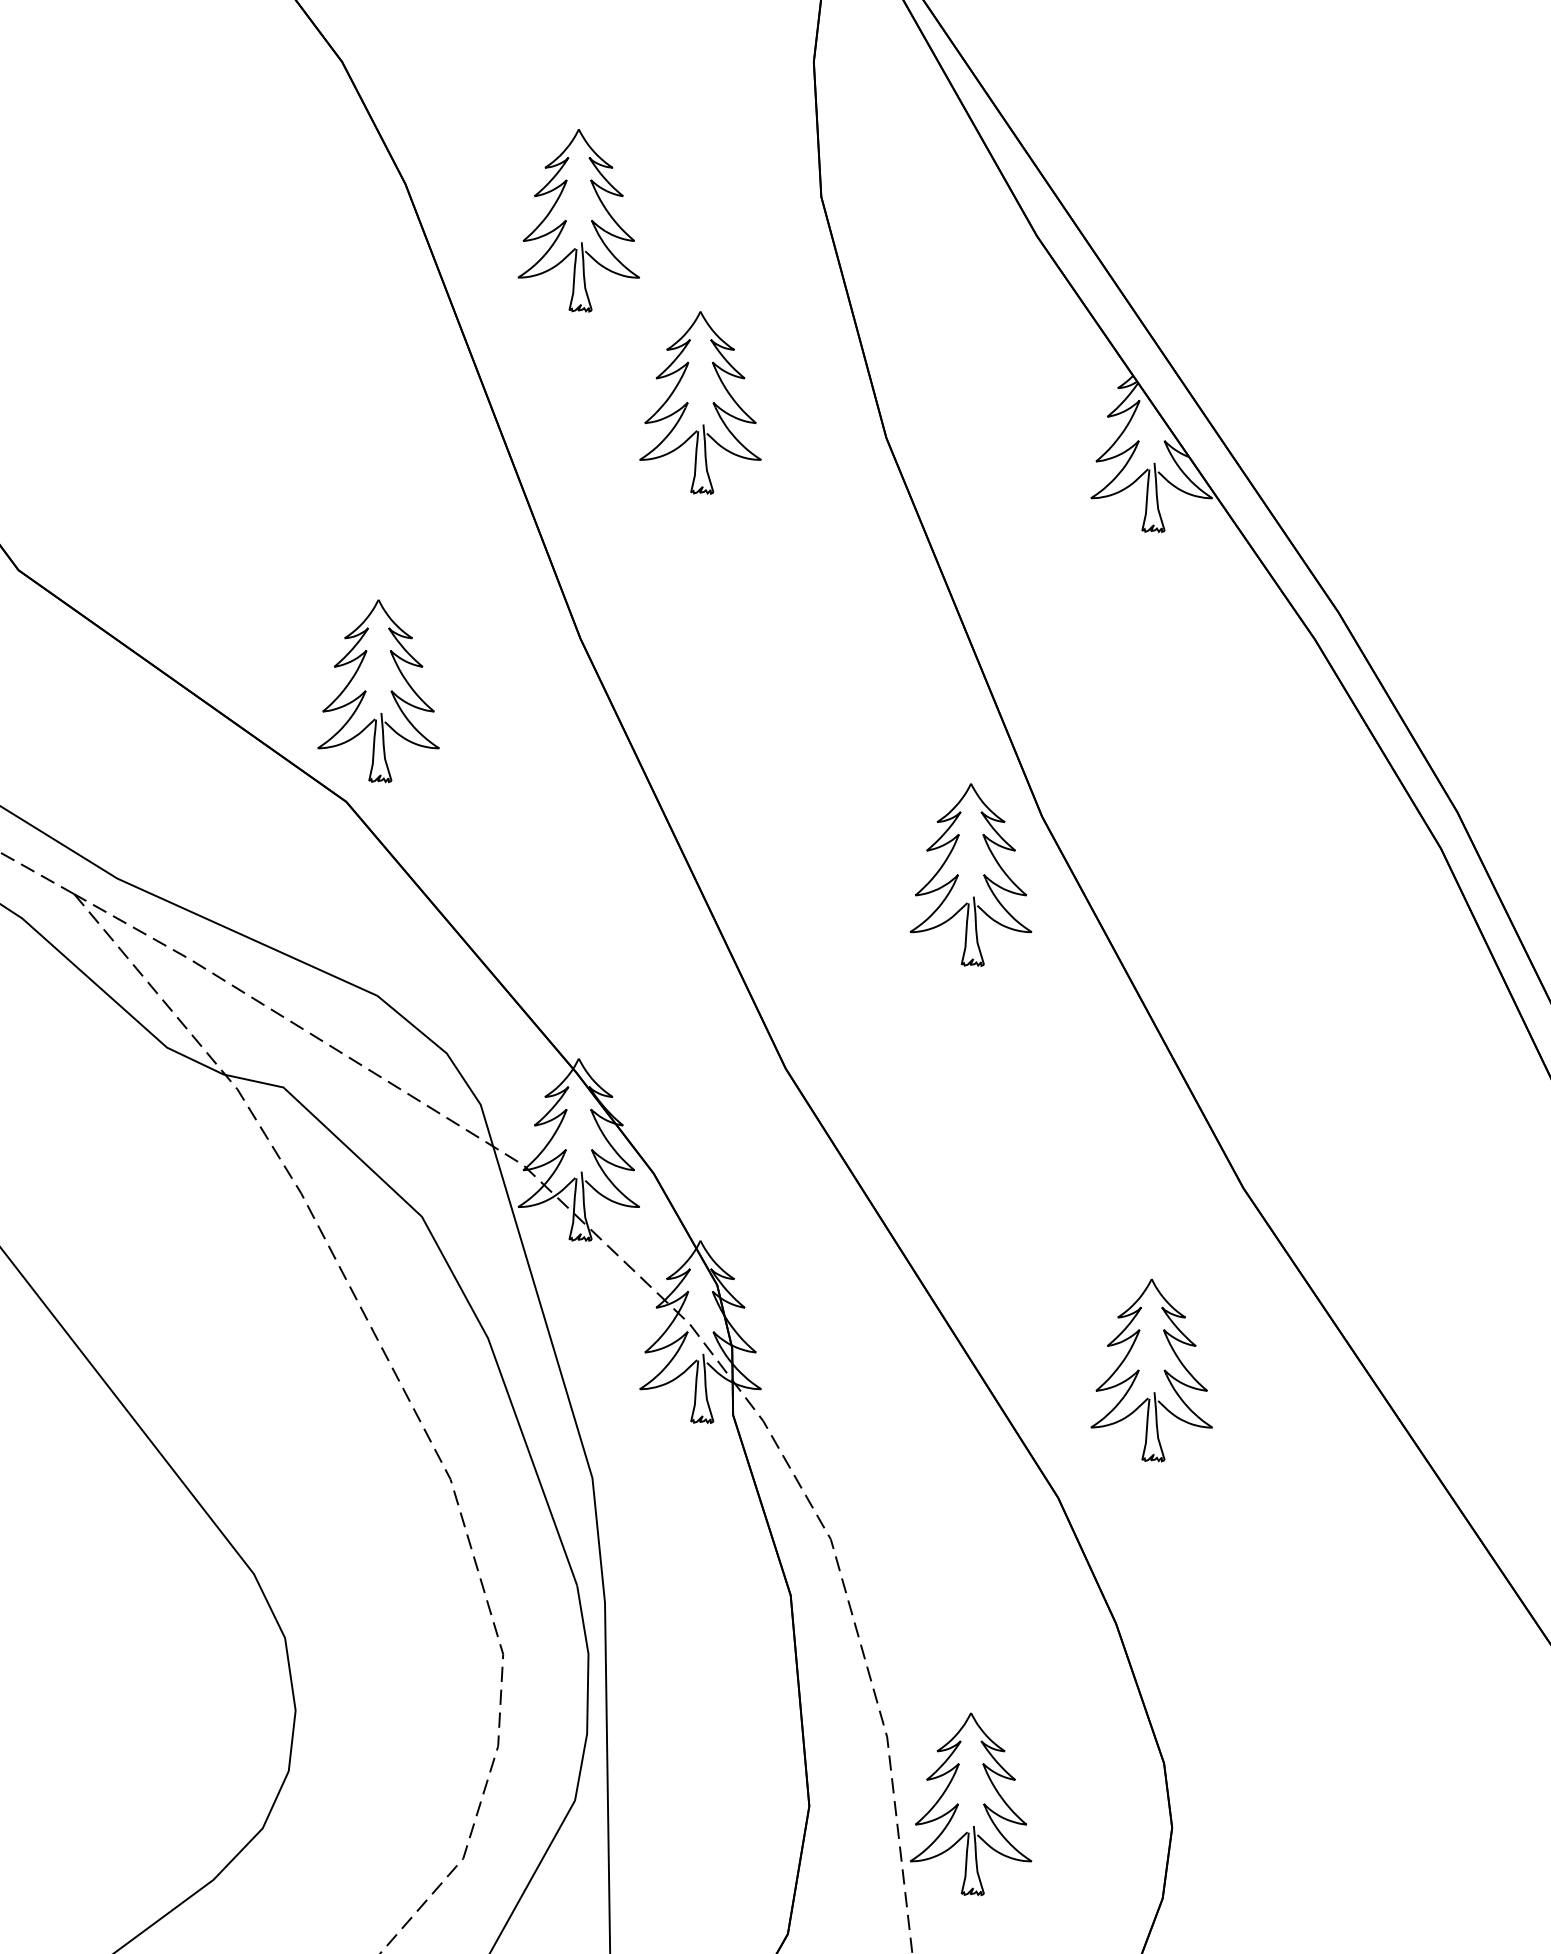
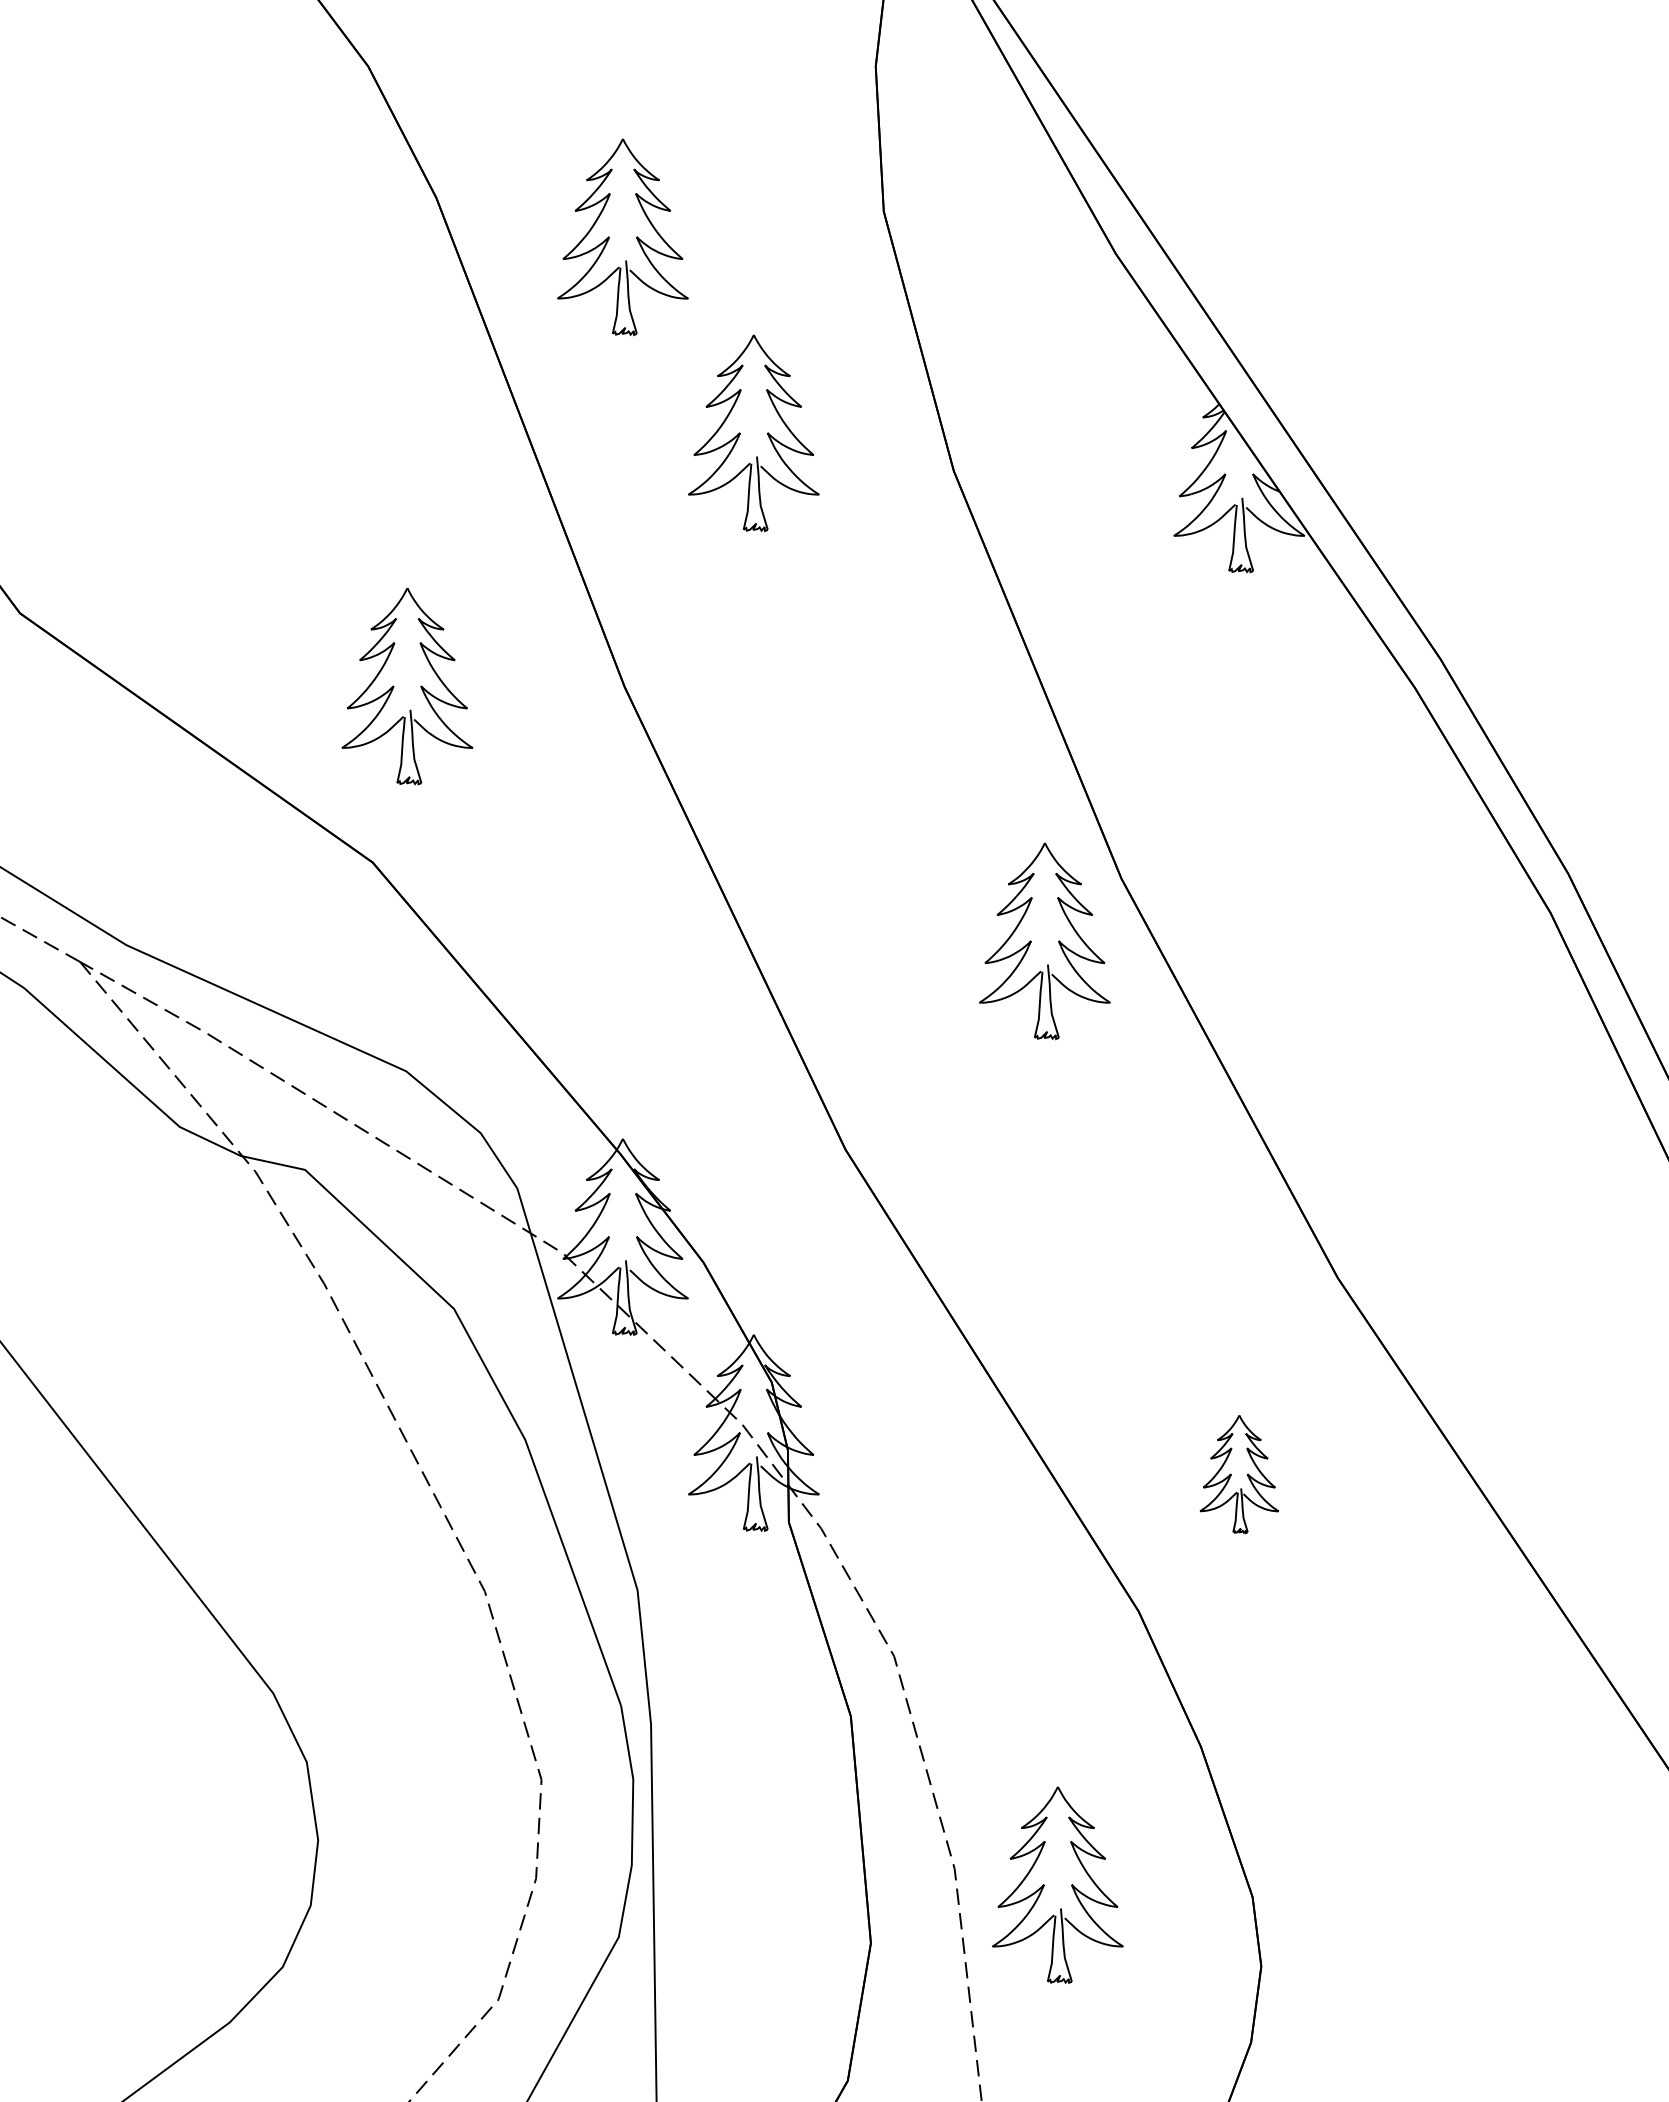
part: (378, 691) -> (407, 686), moved
part: (1151, 1370) -> (1239, 1474), size x0.6
part: (958, 1803) -> (1044, 1884), moved

